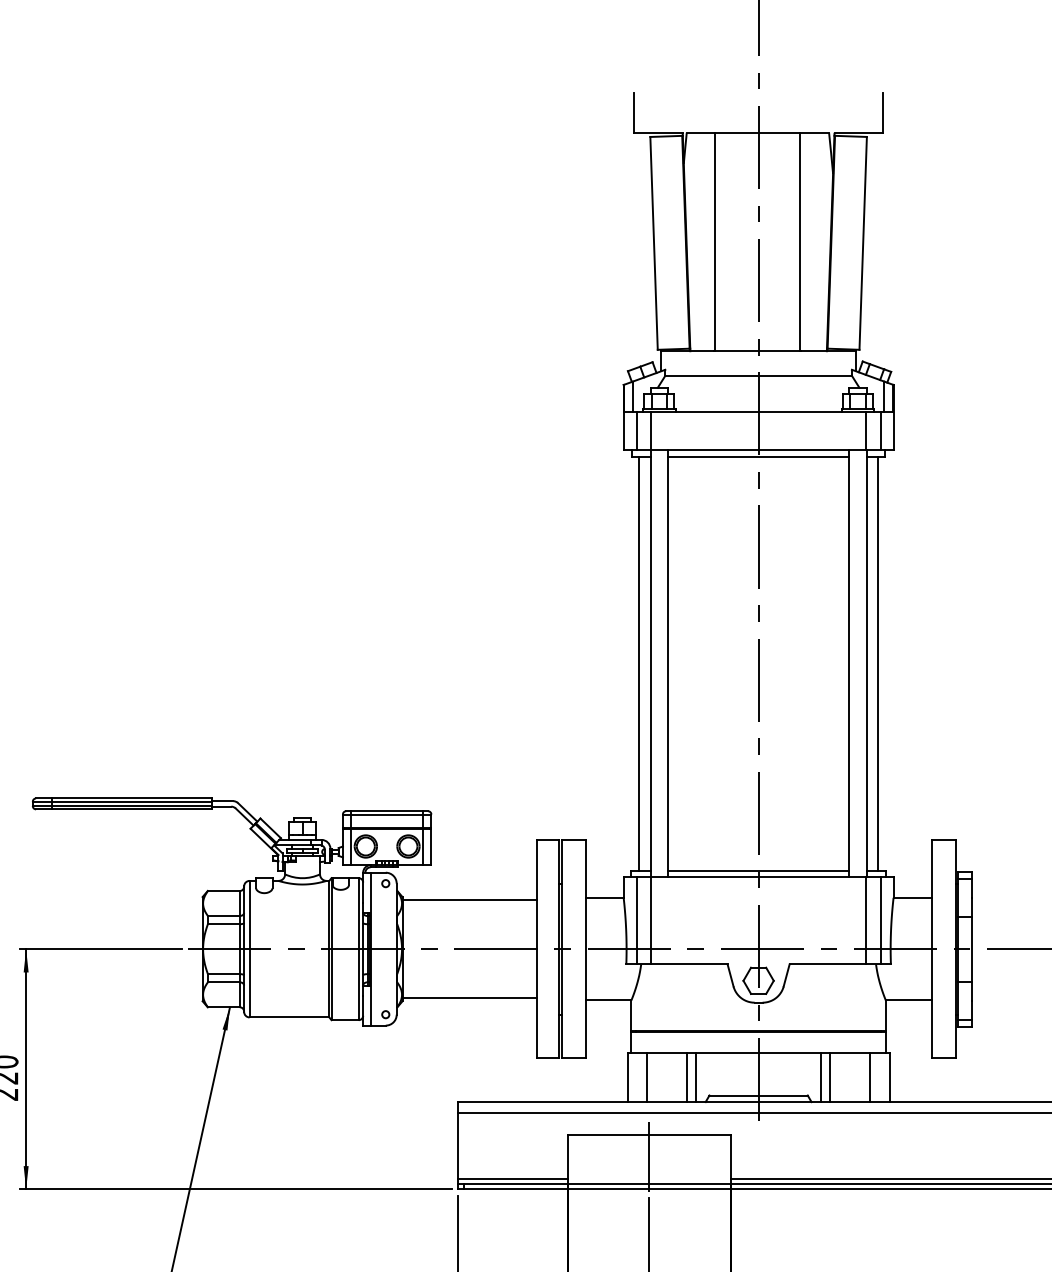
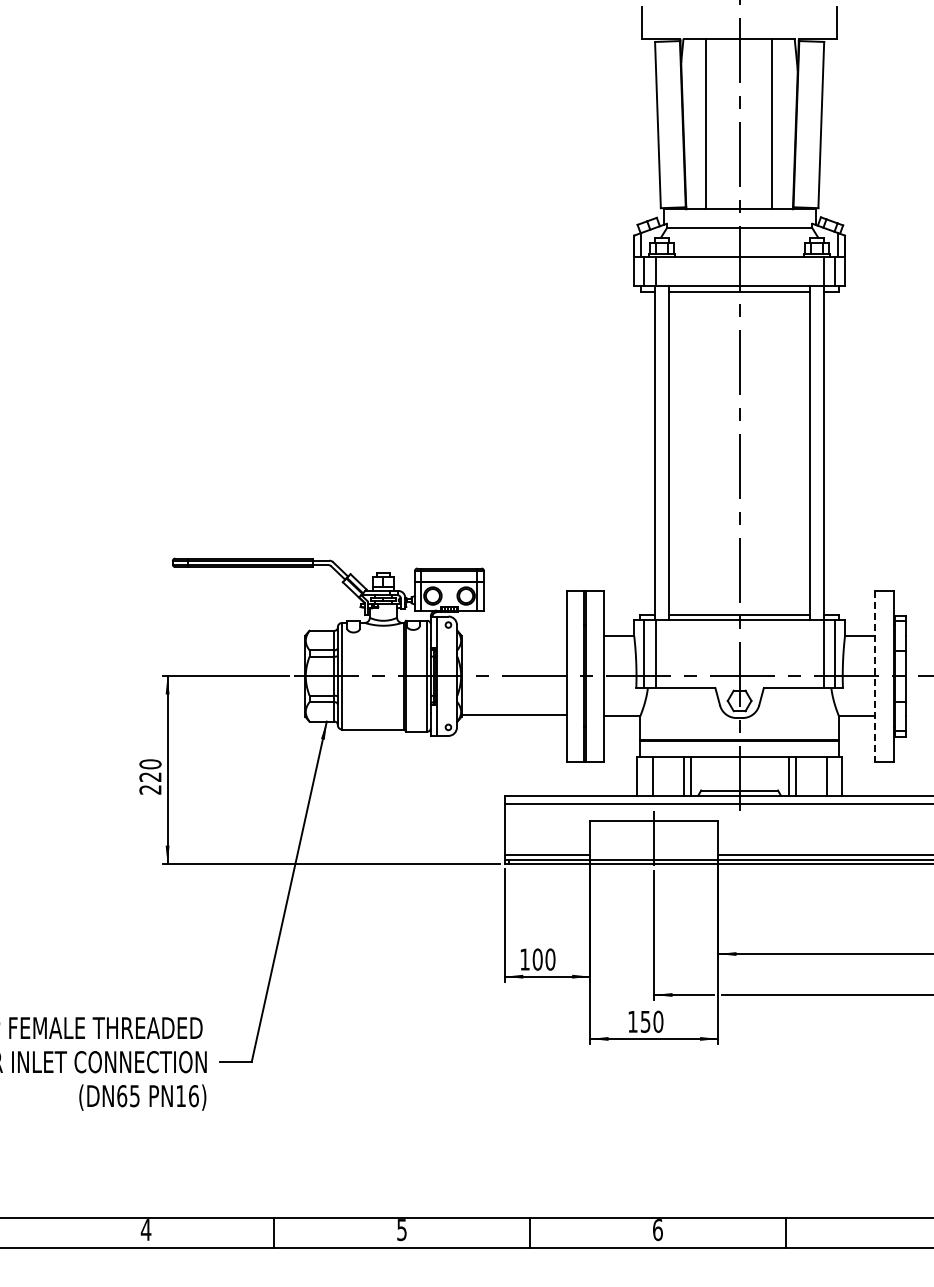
line: (639, 663) -> (646, 453), removed
line: (878, 663) -> (833, 453), removed
line: (469, 899) -> (513, 637), removed
line: (931, 949) -> (874, 676), solid -> dashed

